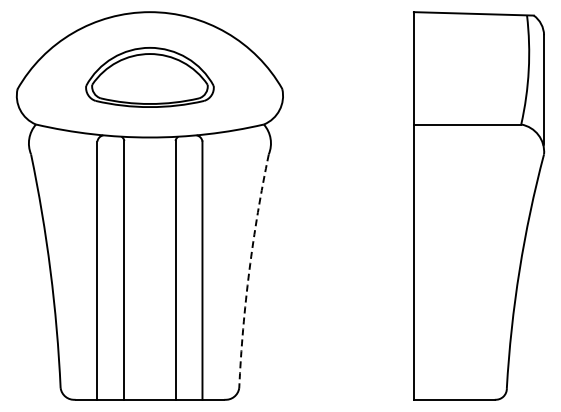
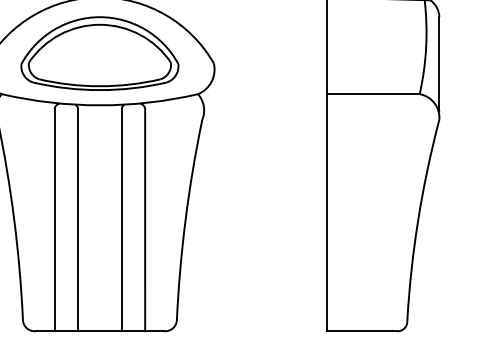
part: (149, 77) -> (99, 53), size x1.43
arc: (249, 270) -> (185, 219), dashed -> solid

